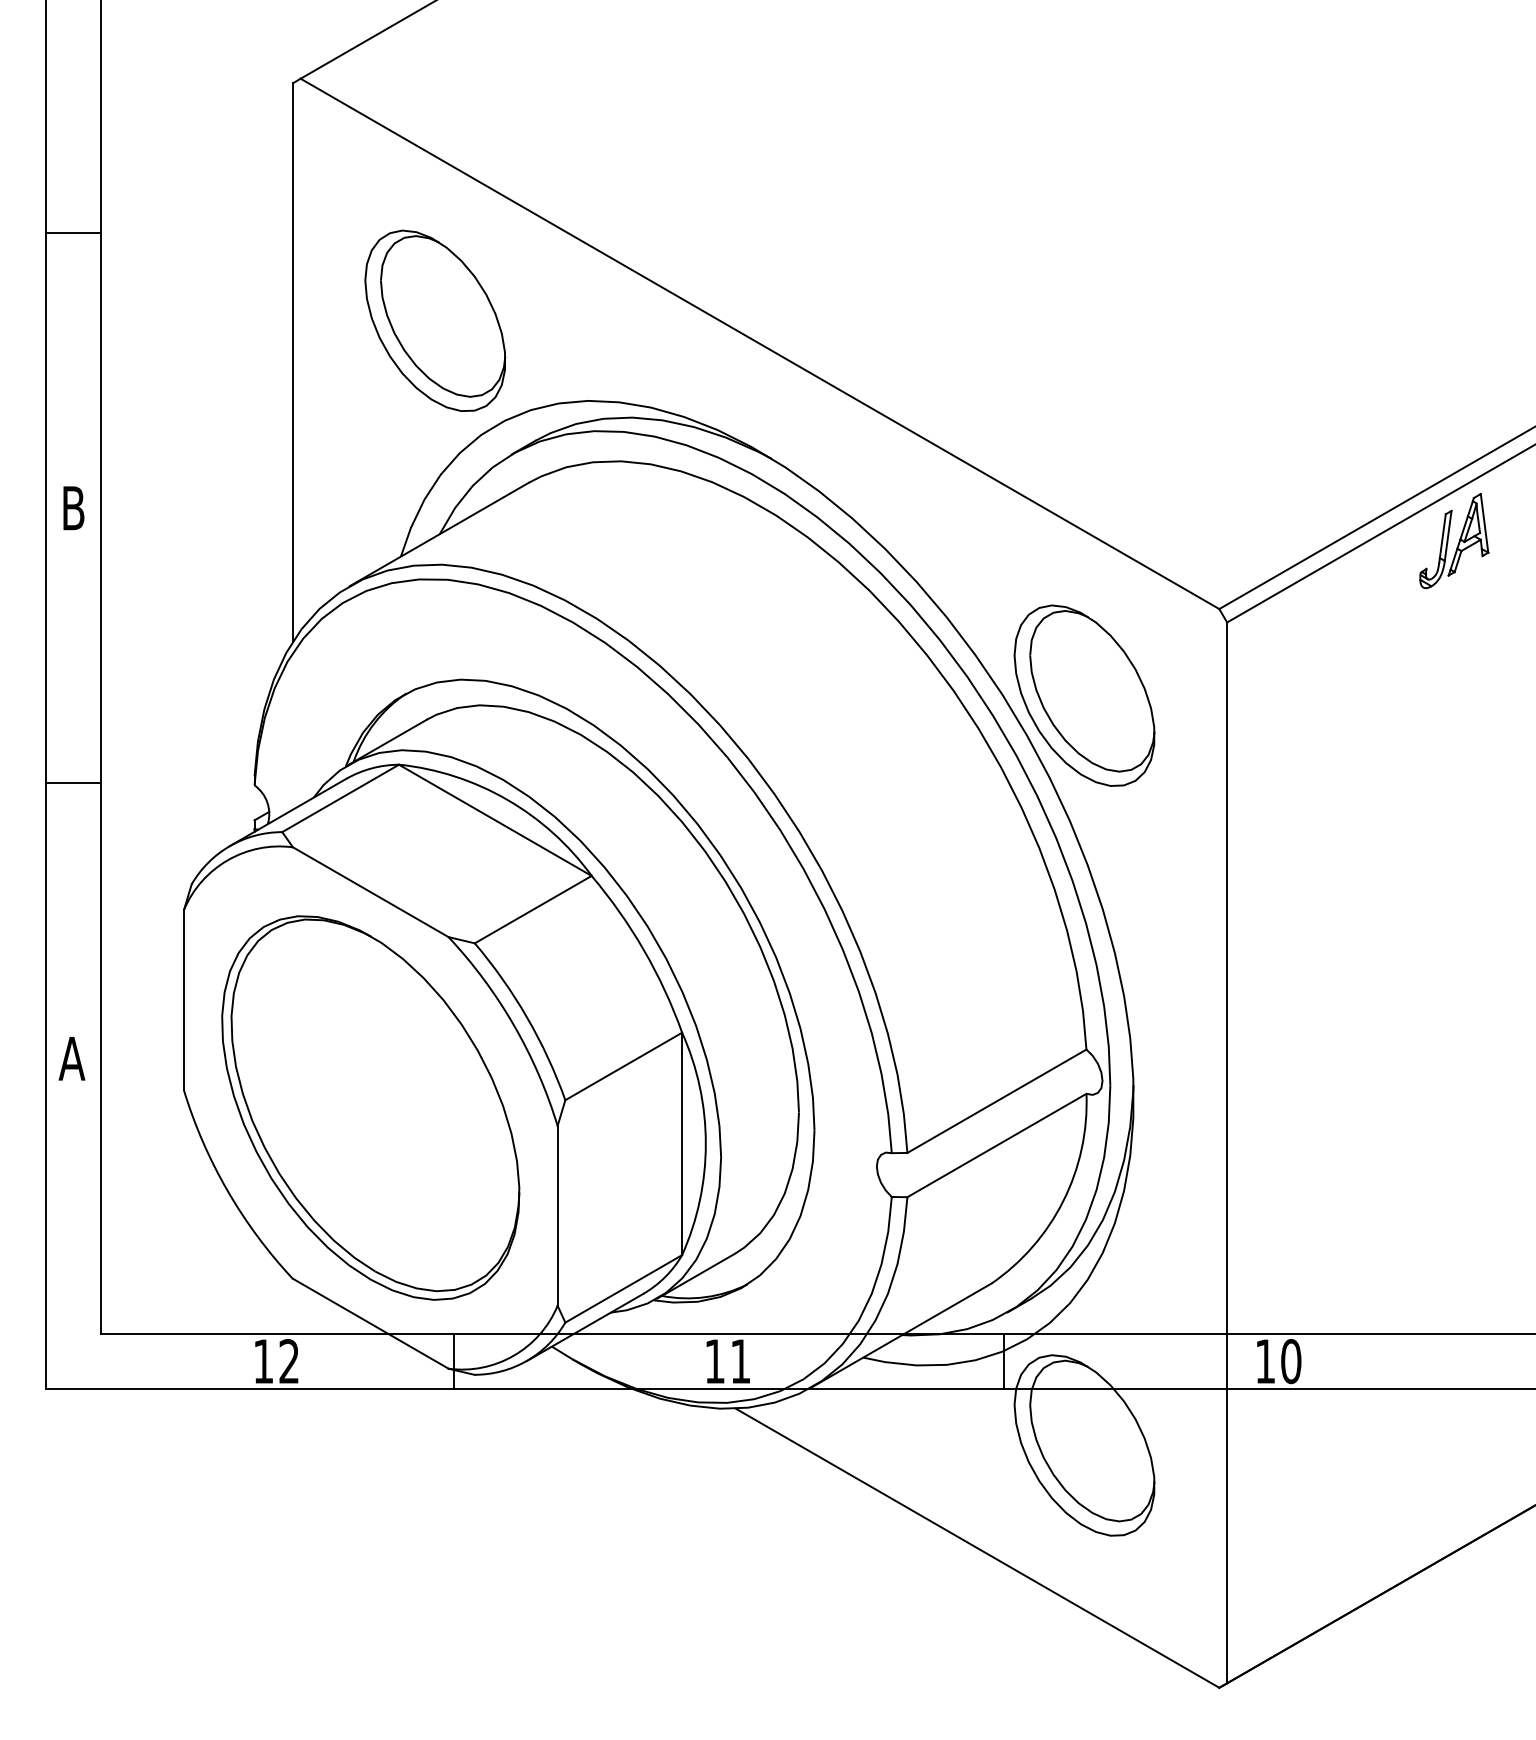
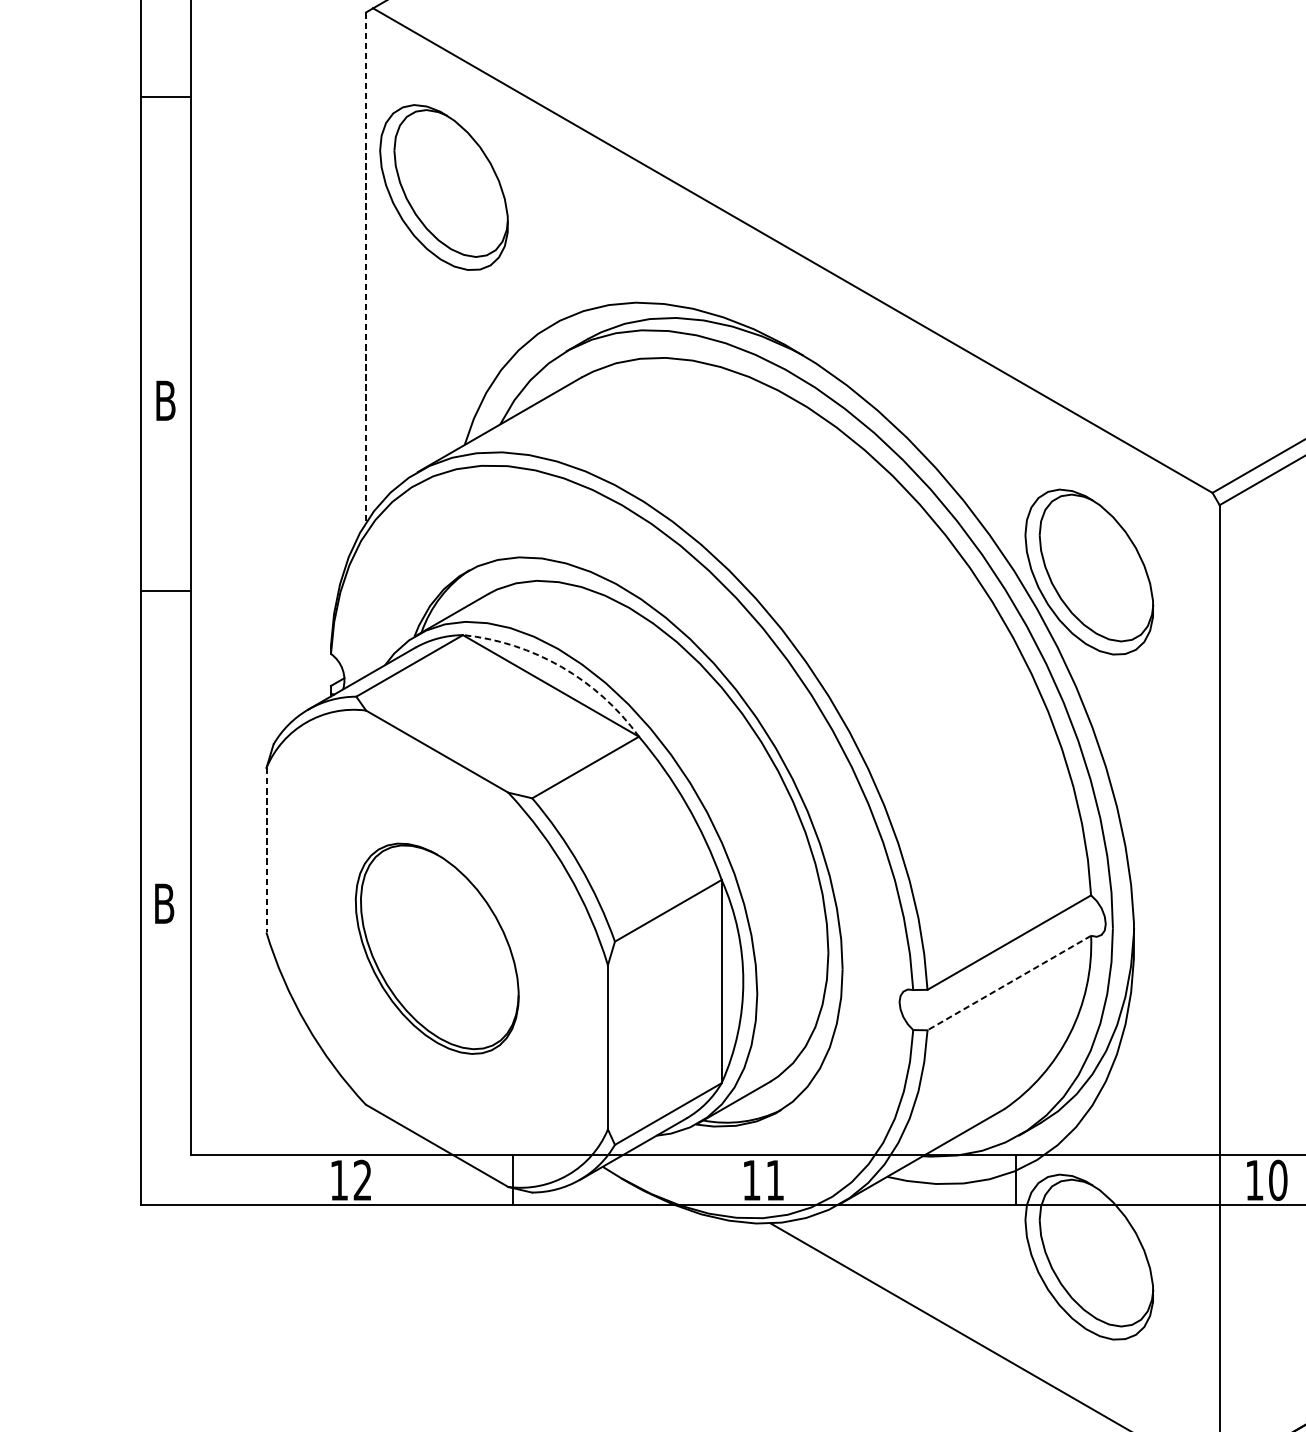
line: (73, 232) -> (165, 96), moved
part: (435, 320) -> (444, 187), moved
line: (292, 362) -> (365, 267), solid -> dashed
line: (73, 783) -> (165, 591), moved
arc: (507, 799) -> (562, 666), solid -> dashed
line: (183, 1000) -> (266, 850), solid -> dashed
text: (71, 1058) -> (163, 903), A -> B
part: (370, 1107) -> (436, 948), size x0.6
line: (996, 1145) -> (1008, 983), solid -> dashed

